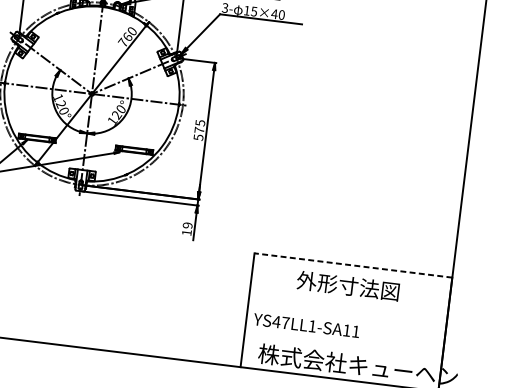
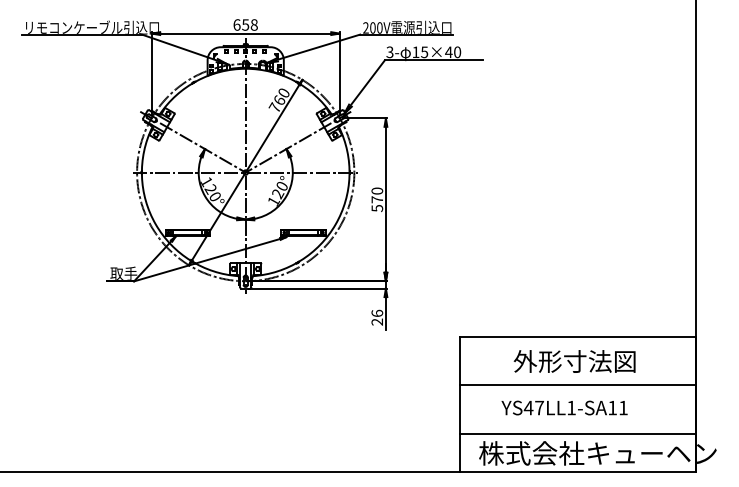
text: (200, 122) -> (377, 190), 575 -> 570
text: (187, 228) -> (377, 317), 19 -> 26
line: (353, 265) -> (577, 336), dashed -> solid
line: (348, 306) -> (577, 385), added
text: (306, 325) -> (564, 407), moved
line: (343, 346) -> (577, 433), added

